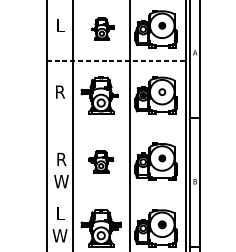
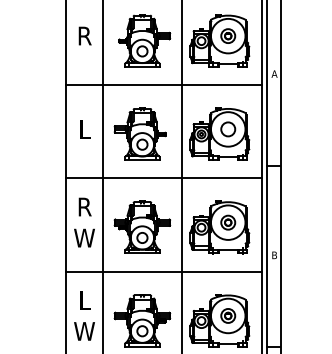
text: (60, 25) -> (84, 35), L -> R
part: (162, 25) -> (228, 35), size x1.67
part: (102, 28) -> (144, 40), size x1.67
line: (116, 60) -> (163, 85), dashed -> solid
text: (60, 92) -> (84, 129), R -> L
circle: (162, 92) -> (228, 129), size x1.67
line: (116, 127) -> (163, 178), added
part: (162, 158) -> (228, 222), size x1.67
part: (101, 161) -> (142, 226), size x1.67
text: (61, 170) -> (84, 222), moved
line: (116, 193) -> (163, 271), added
part: (162, 224) -> (228, 315), size x1.43

